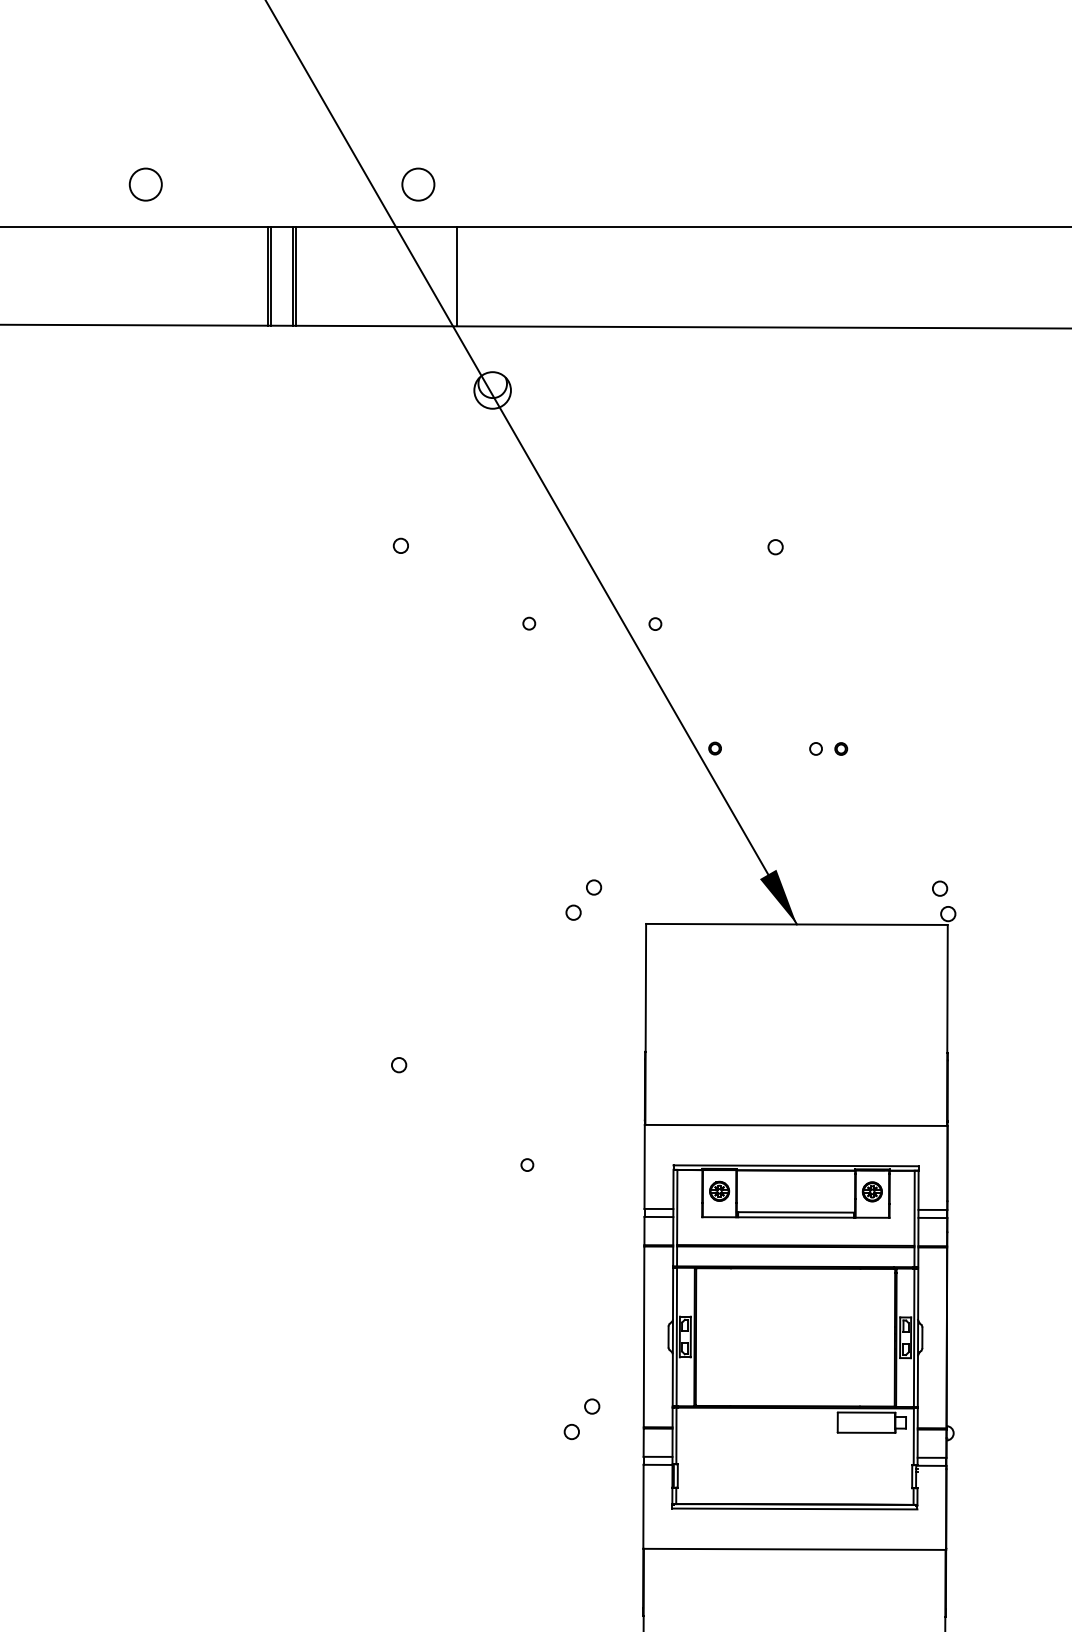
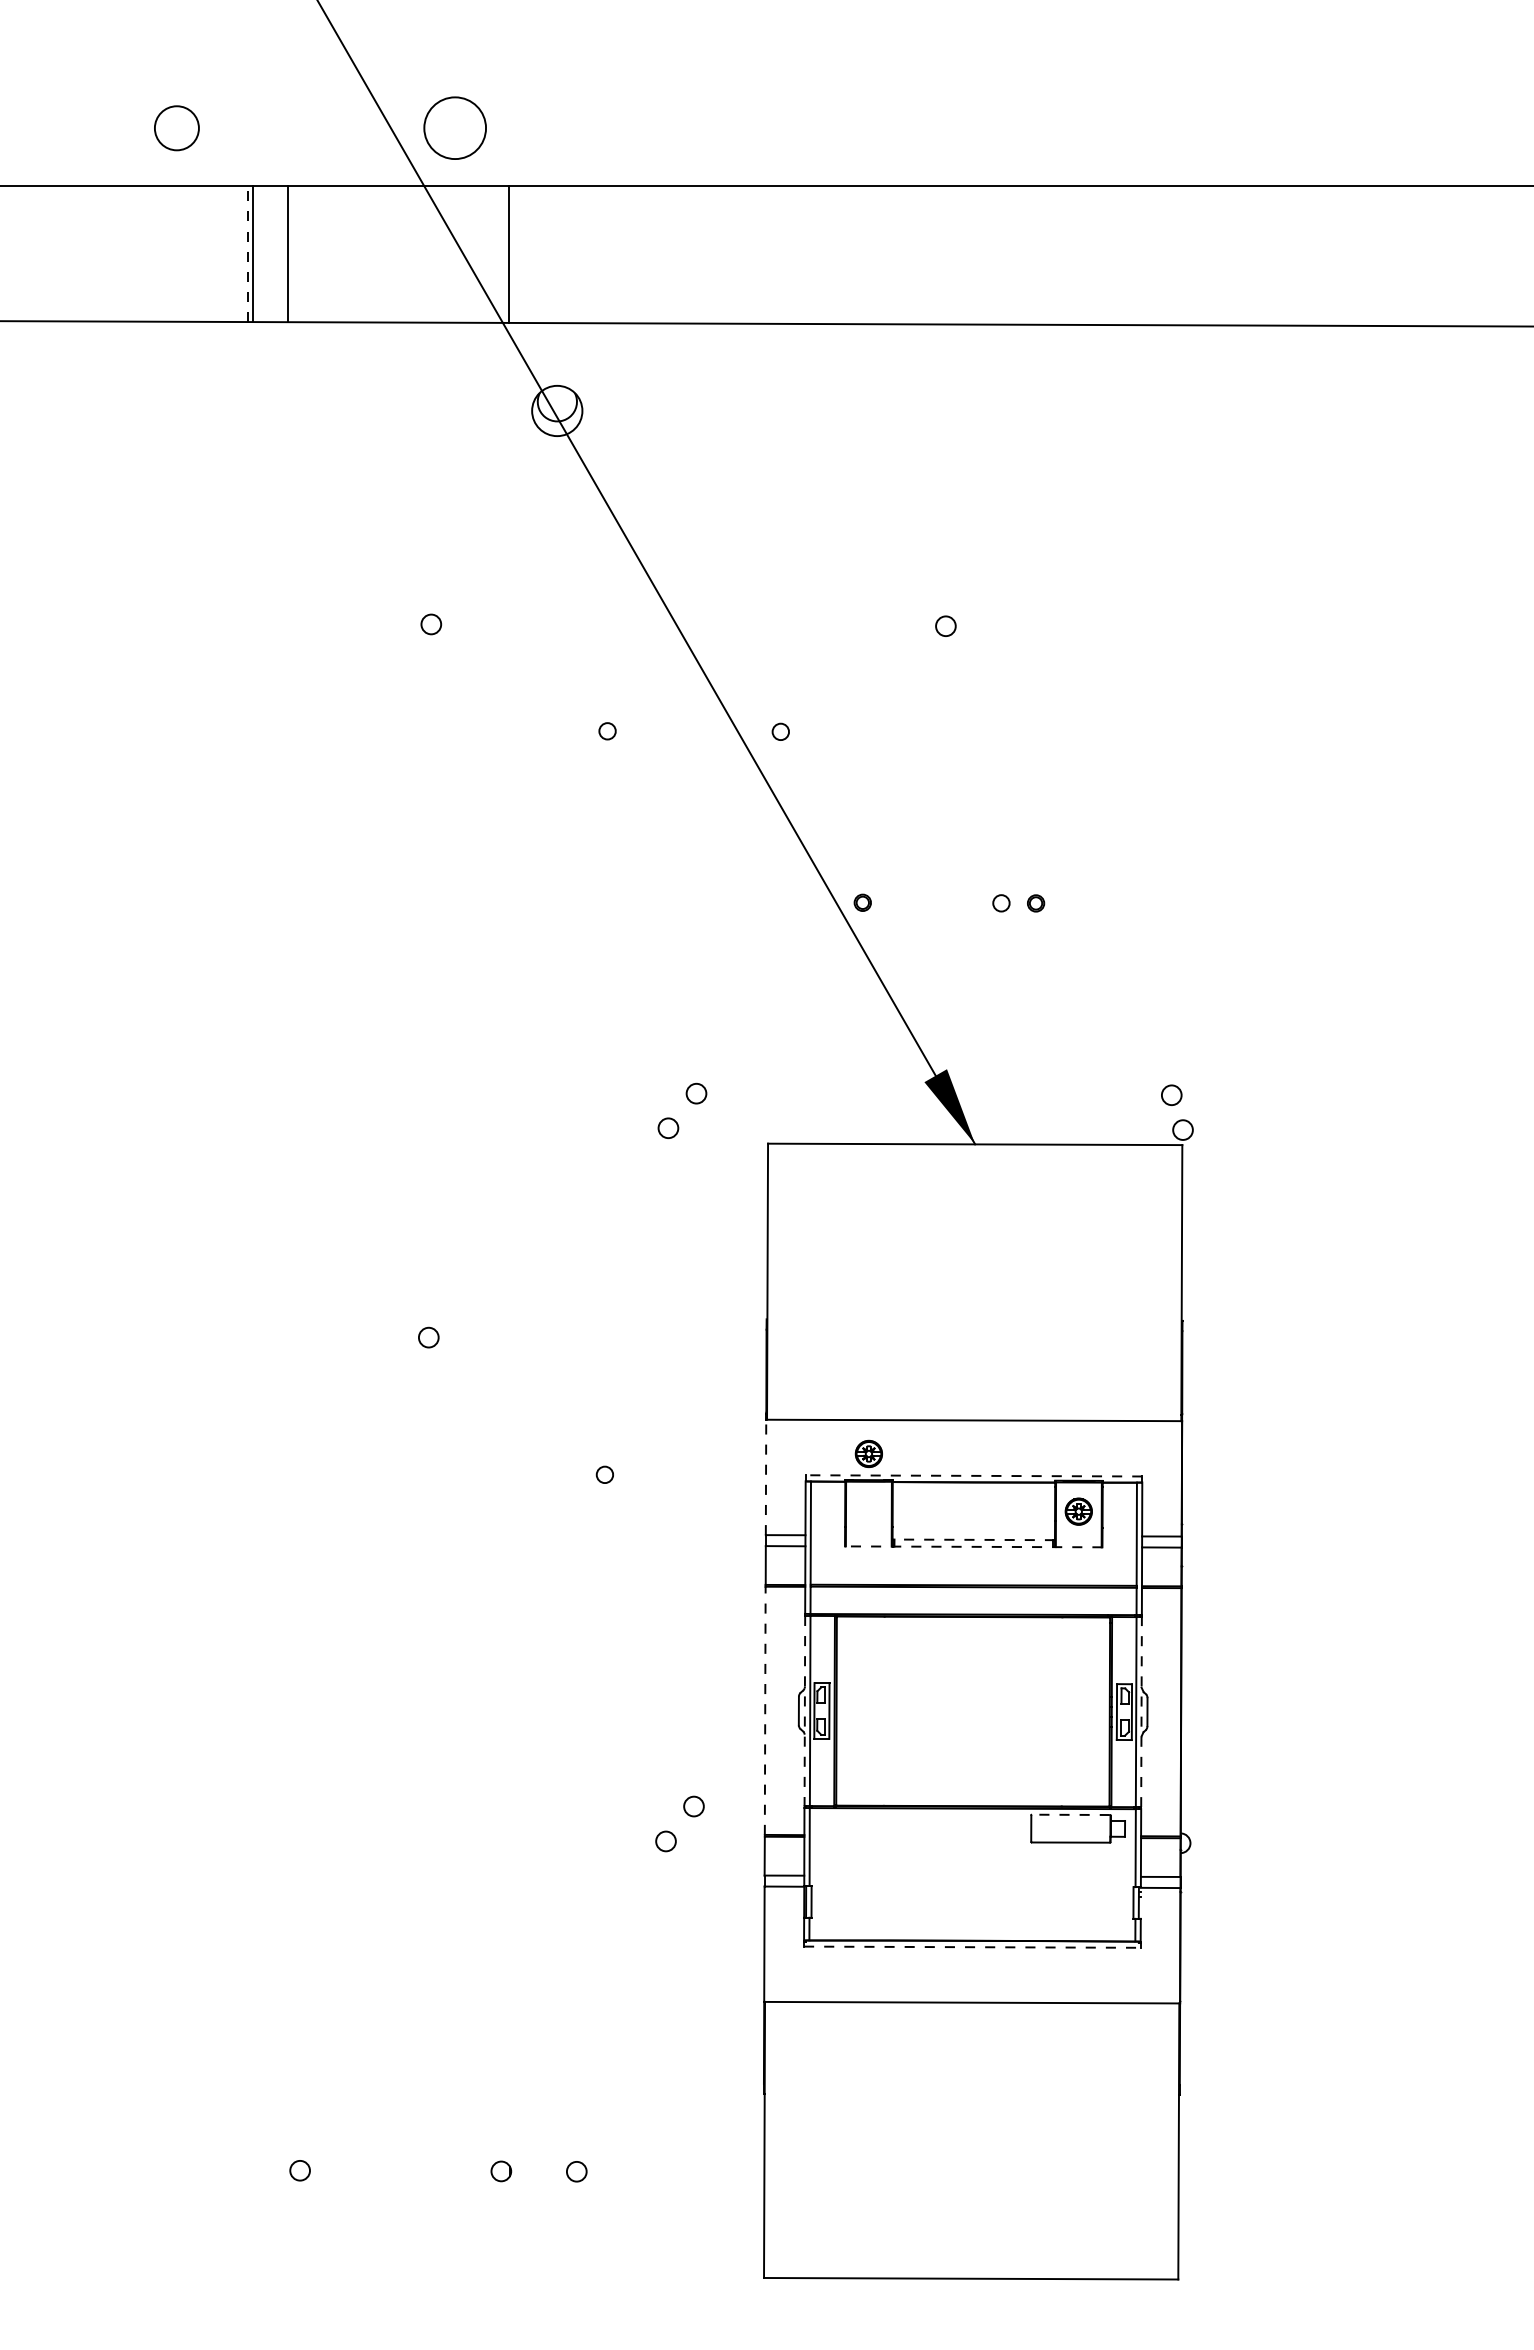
circle: (145, 184) -> (176, 128), moved
circle: (418, 184) -> (455, 128), size x1.4
line: (267, 276) -> (248, 254), solid -> dashed
line: (293, 276) -> (283, 254), removed
line: (795, 1165) -> (973, 1475), solid -> dashed
line: (644, 1166) -> (766, 1477), solid -> dashed
part: (719, 1191) -> (868, 1453), moved
line: (795, 1212) -> (973, 1539), solid -> dashed
line: (795, 1217) -> (973, 1546), solid -> dashed
line: (644, 1336) -> (765, 1710), solid -> dashed
line: (672, 1337) -> (804, 1711), solid -> dashed
line: (918, 1337) -> (1141, 1711), solid -> dashed
line: (866, 1412) -> (1070, 1814), solid -> dashed
line: (794, 1509) -> (972, 1947), solid -> dashed

